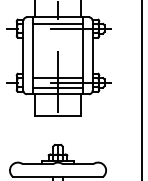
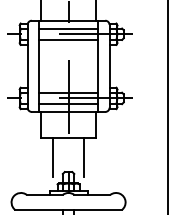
line: (57, 33) -> (67, 39), added
line: (44, 131) -> (52, 156), added
line: (71, 131) -> (84, 156), added

